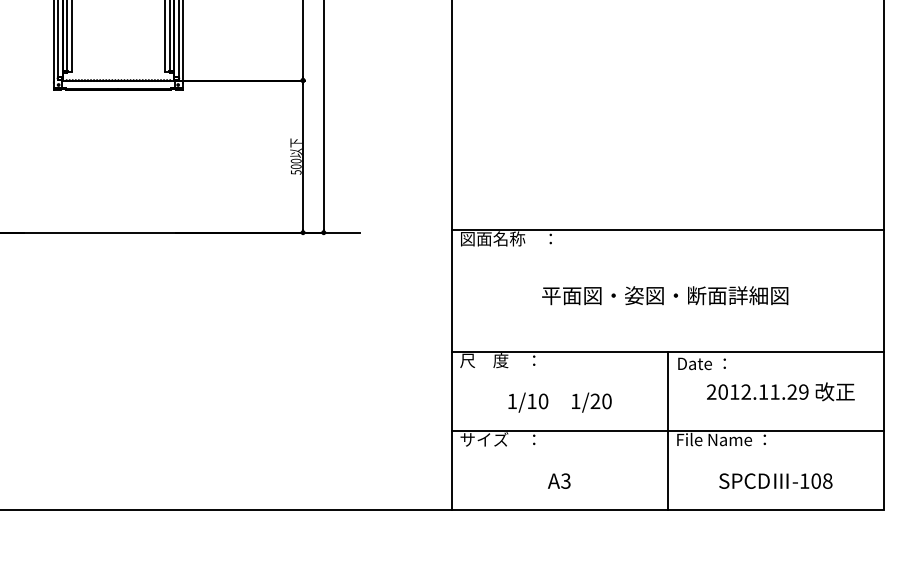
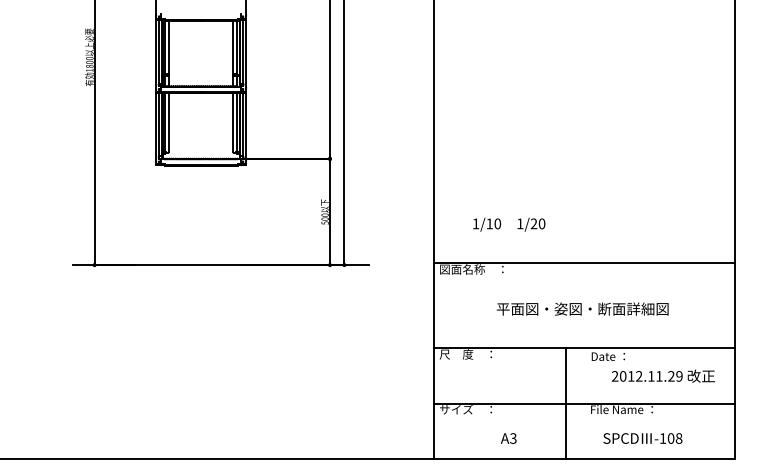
text: (560, 402) -> (509, 224), moved
line: (667, 430) -> (566, 403), moved
text: (775, 481) -> (642, 438), moved

